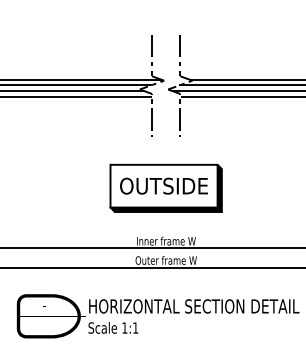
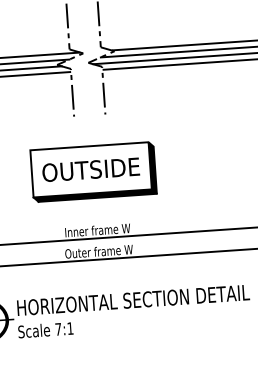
text: (124, 327) -> (58, 328), 1:1 -> 7:1

